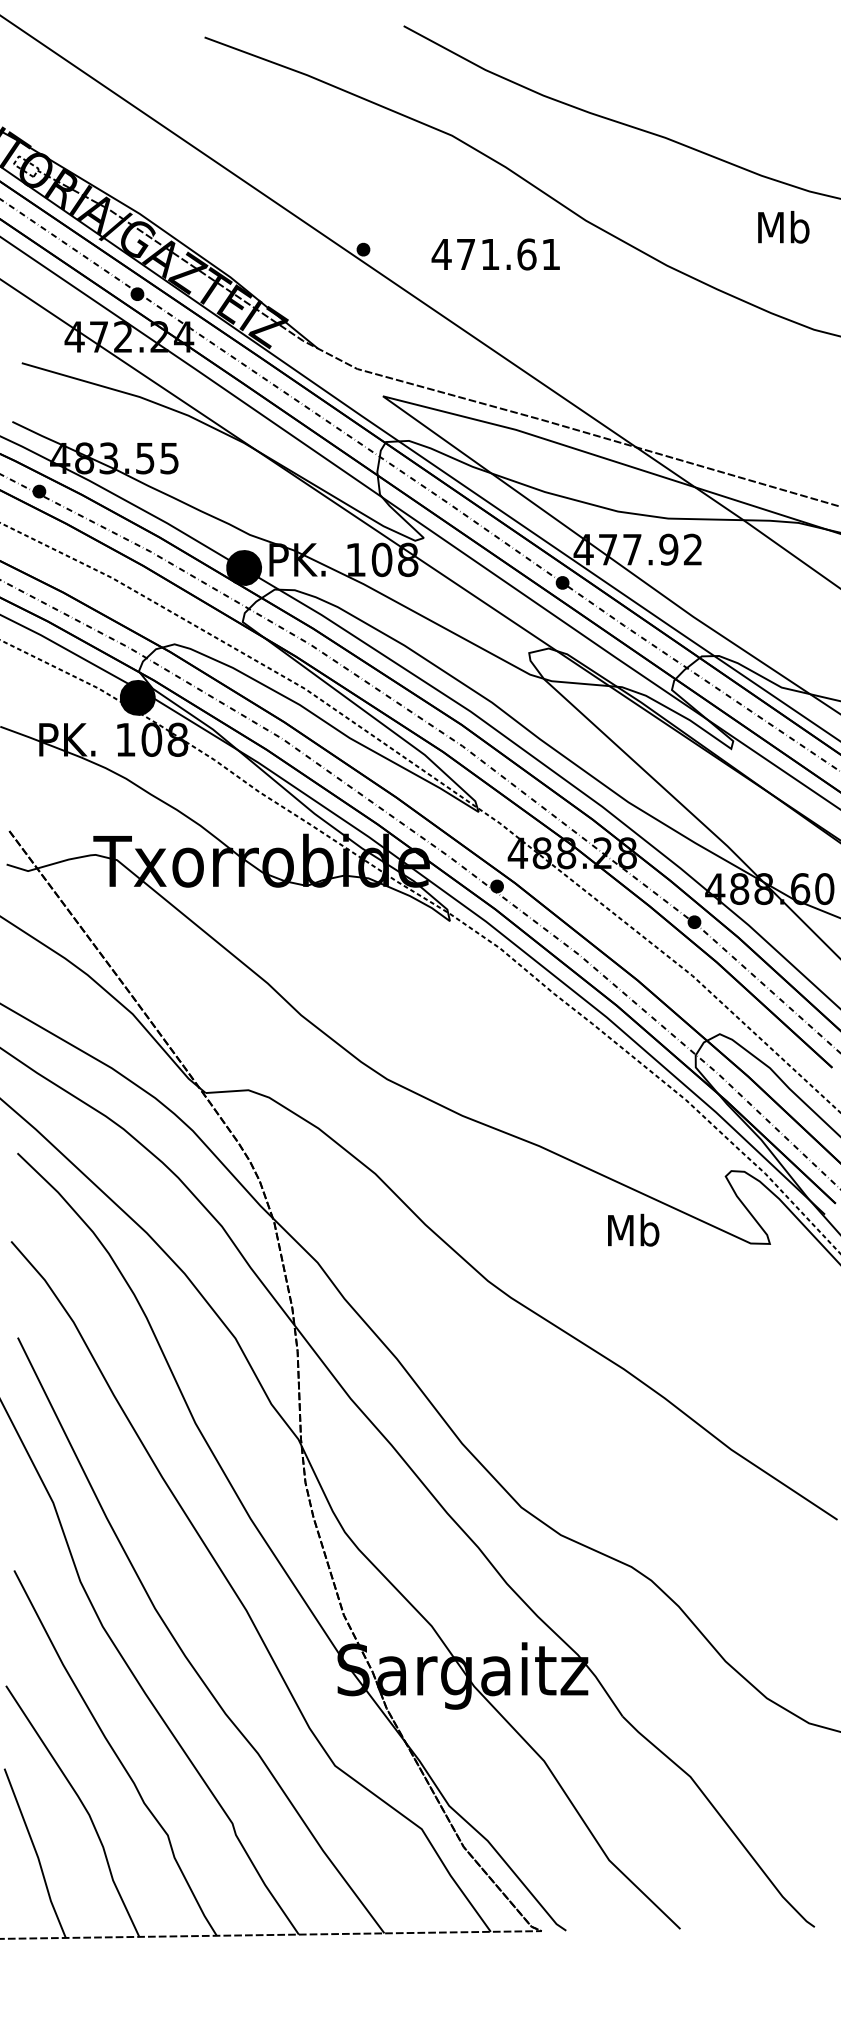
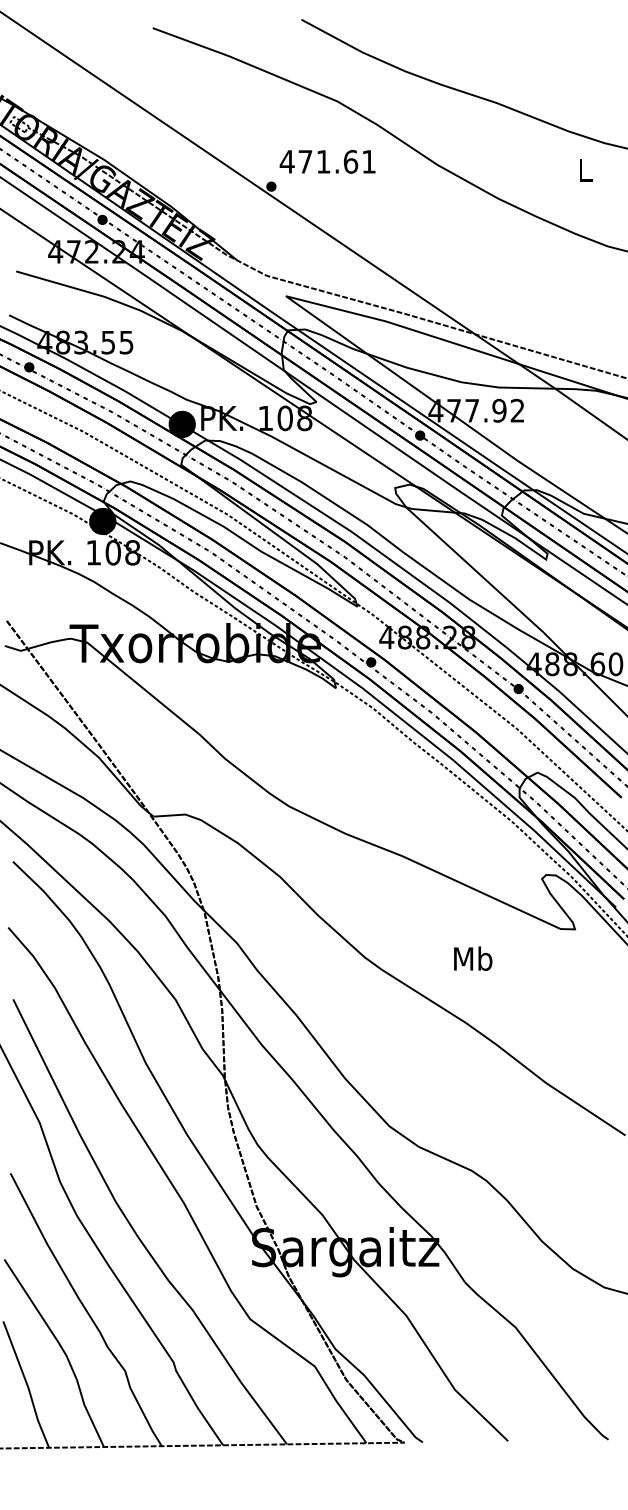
text: (783, 226) -> (585, 169), Mb -> L
text: (495, 254) -> (327, 161), moved
text: (633, 1229) -> (473, 958), moved

